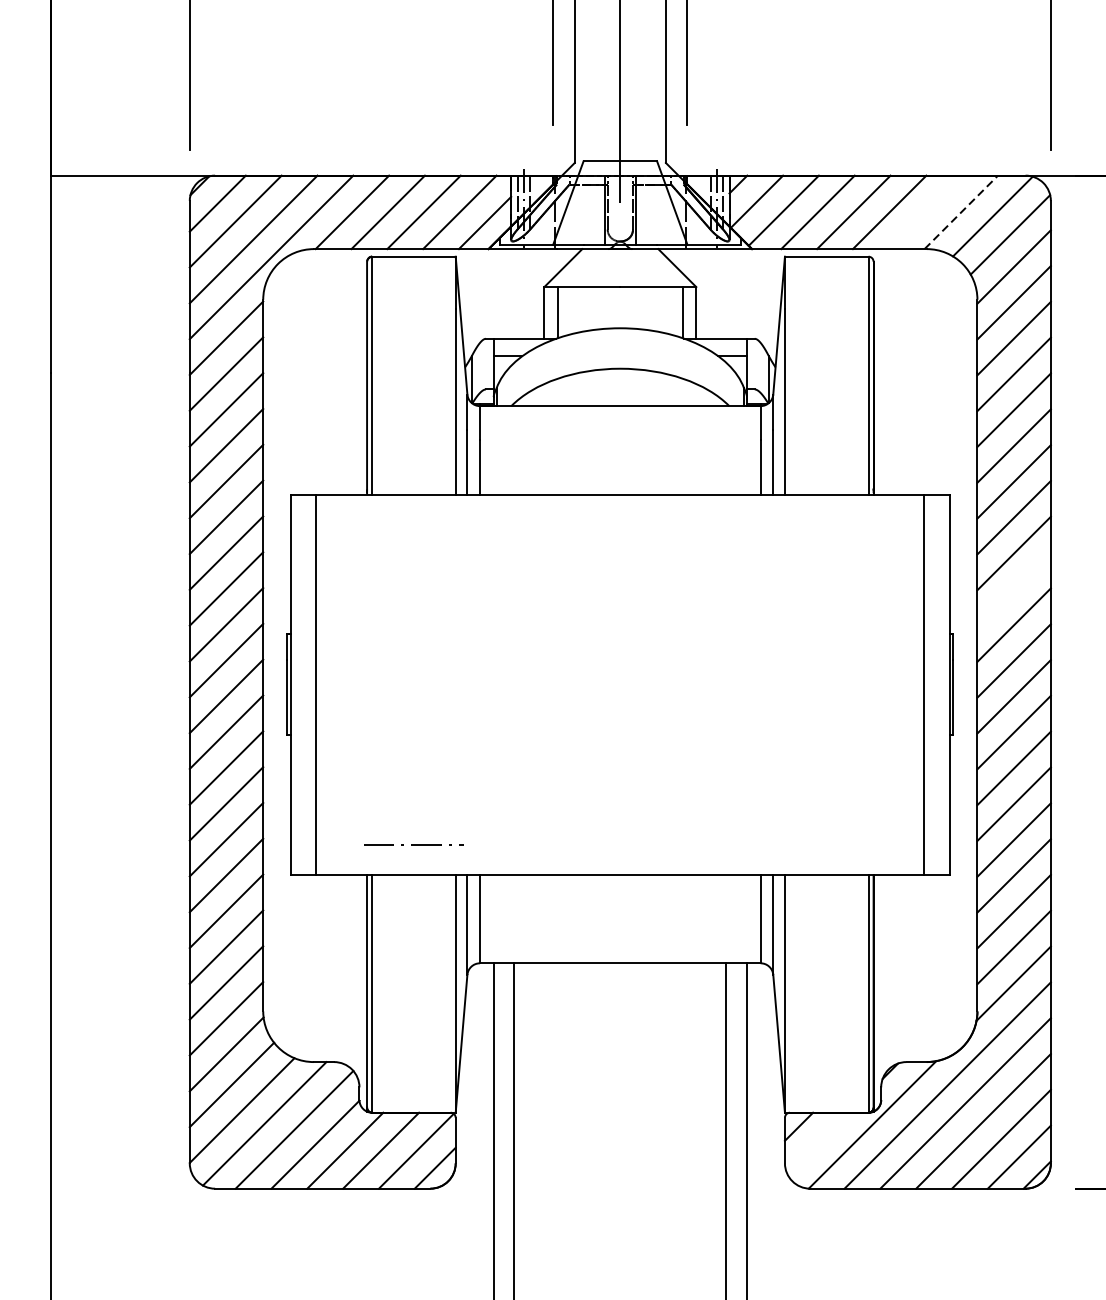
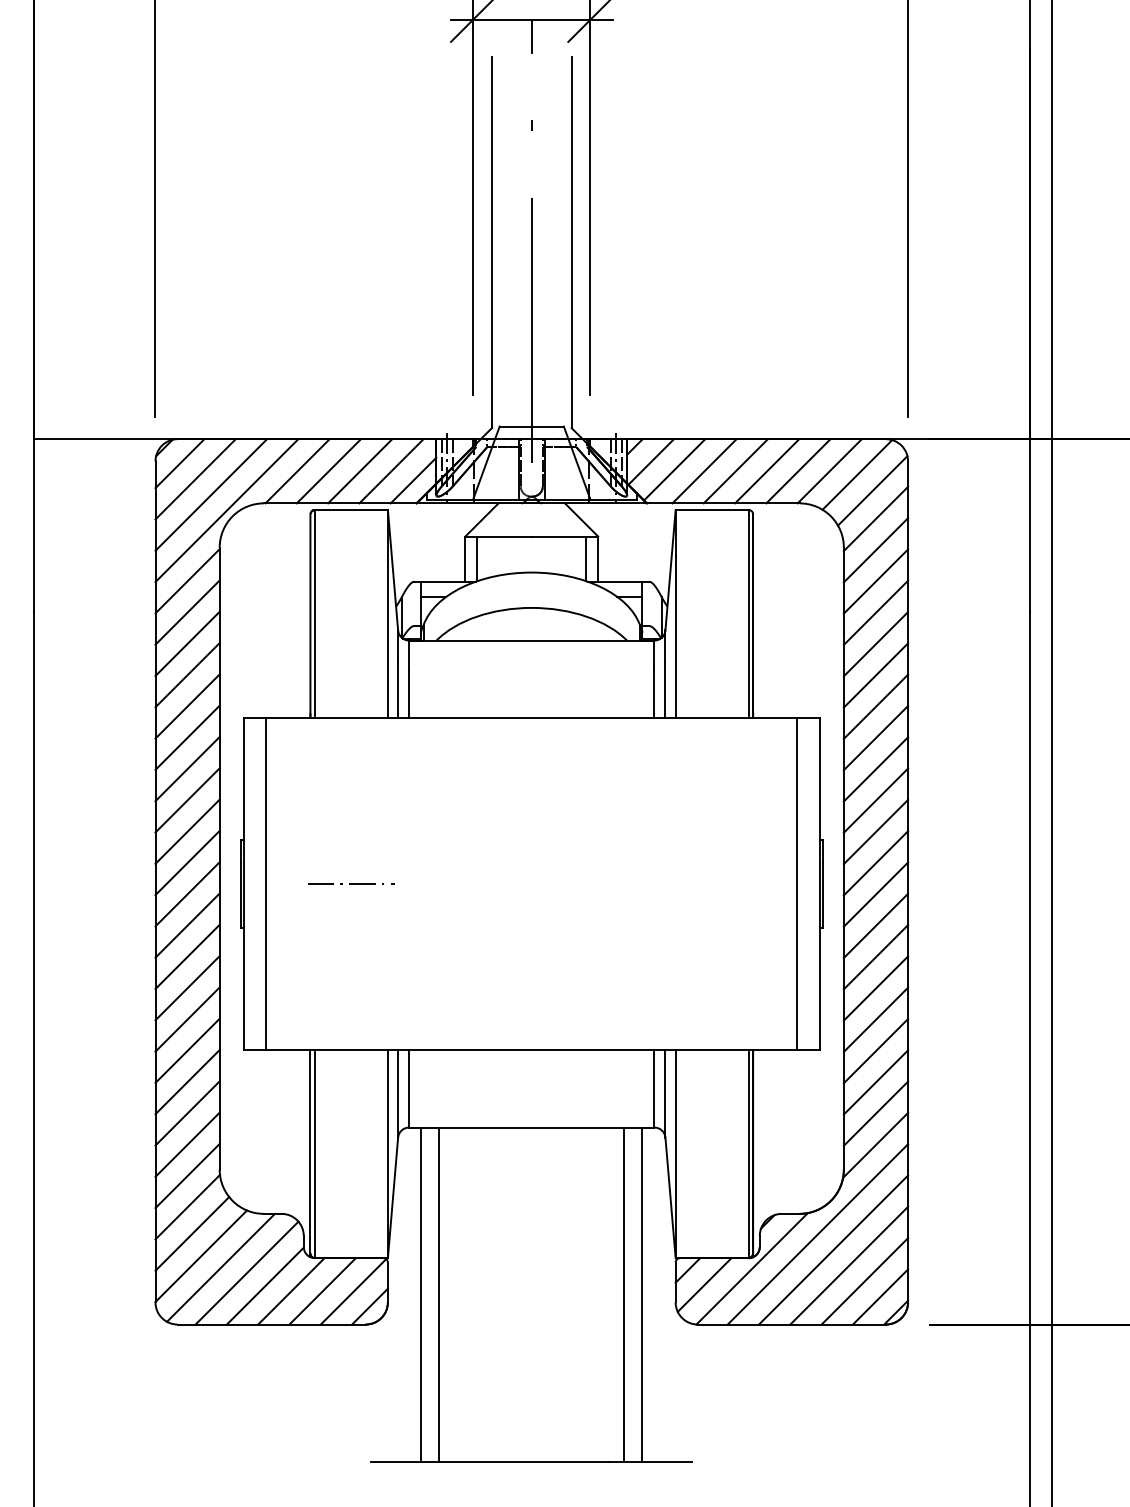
line: (962, 211) -> (830, 470), dashed -> solid
line: (925, 212) -> (798, 471), added
line: (1013, 589) -> (875, 800), added
line: (414, 844) -> (351, 883), moved
line: (817, 1142) -> (704, 1284), added

